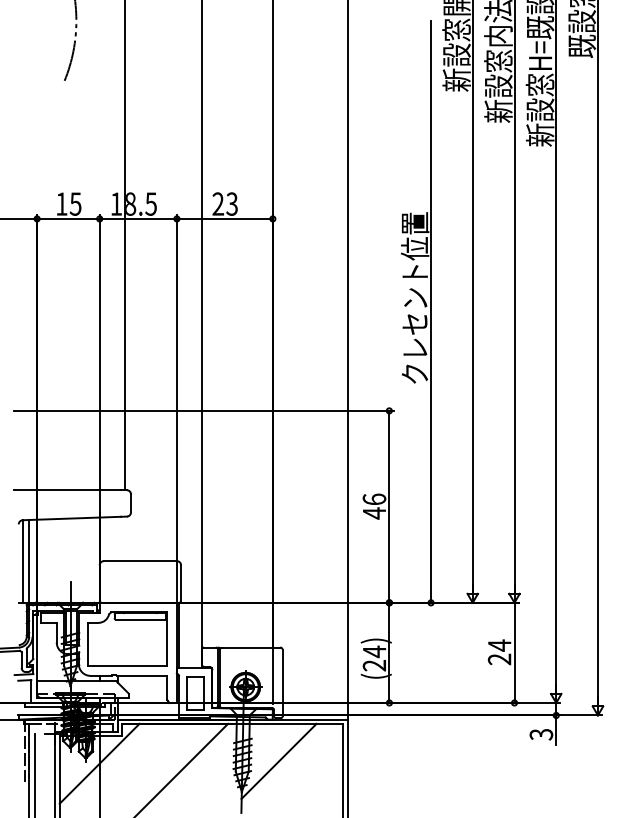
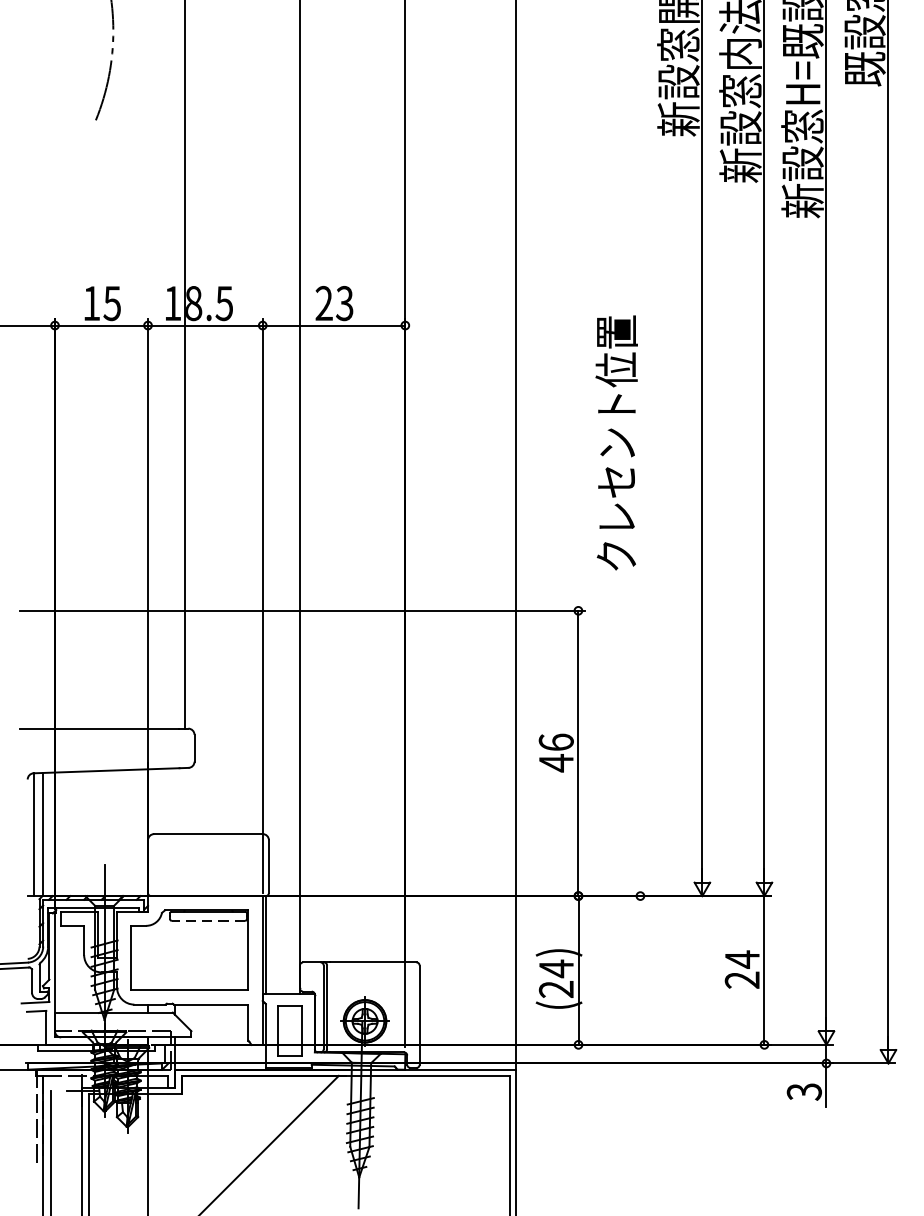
line: (431, 311) -> (641, 463), removed
line: (140, 619) -> (208, 920), solid -> dashed
line: (278, 760) -> (413, 1130), removed
line: (99, 763) -> (147, 1134), removed

